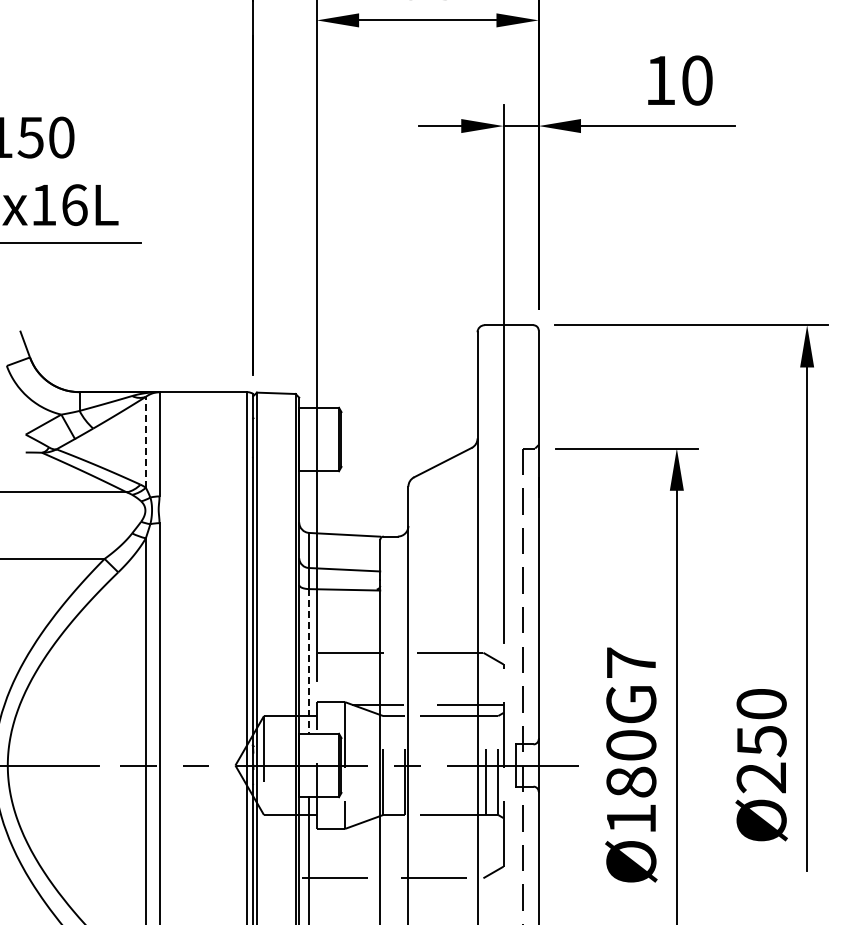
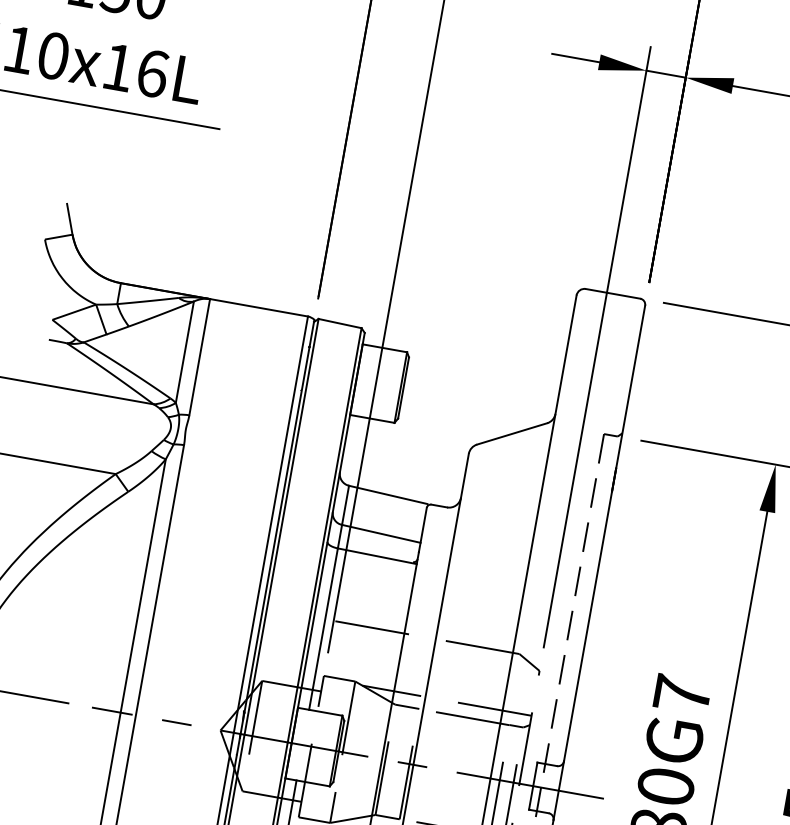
line: (145, 441) -> (184, 351), dashed -> solid
line: (309, 661) -> (323, 629), dashed -> solid

